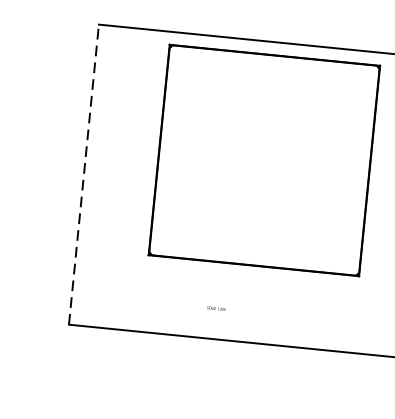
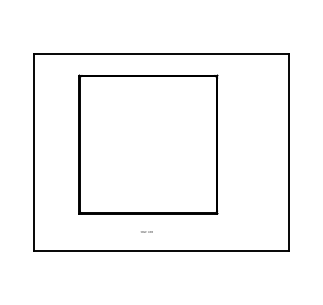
part: (264, 160) -> (148, 144), moved
line: (84, 174) -> (34, 152), dashed -> solid
text: (215, 307) -> (146, 231), moved

